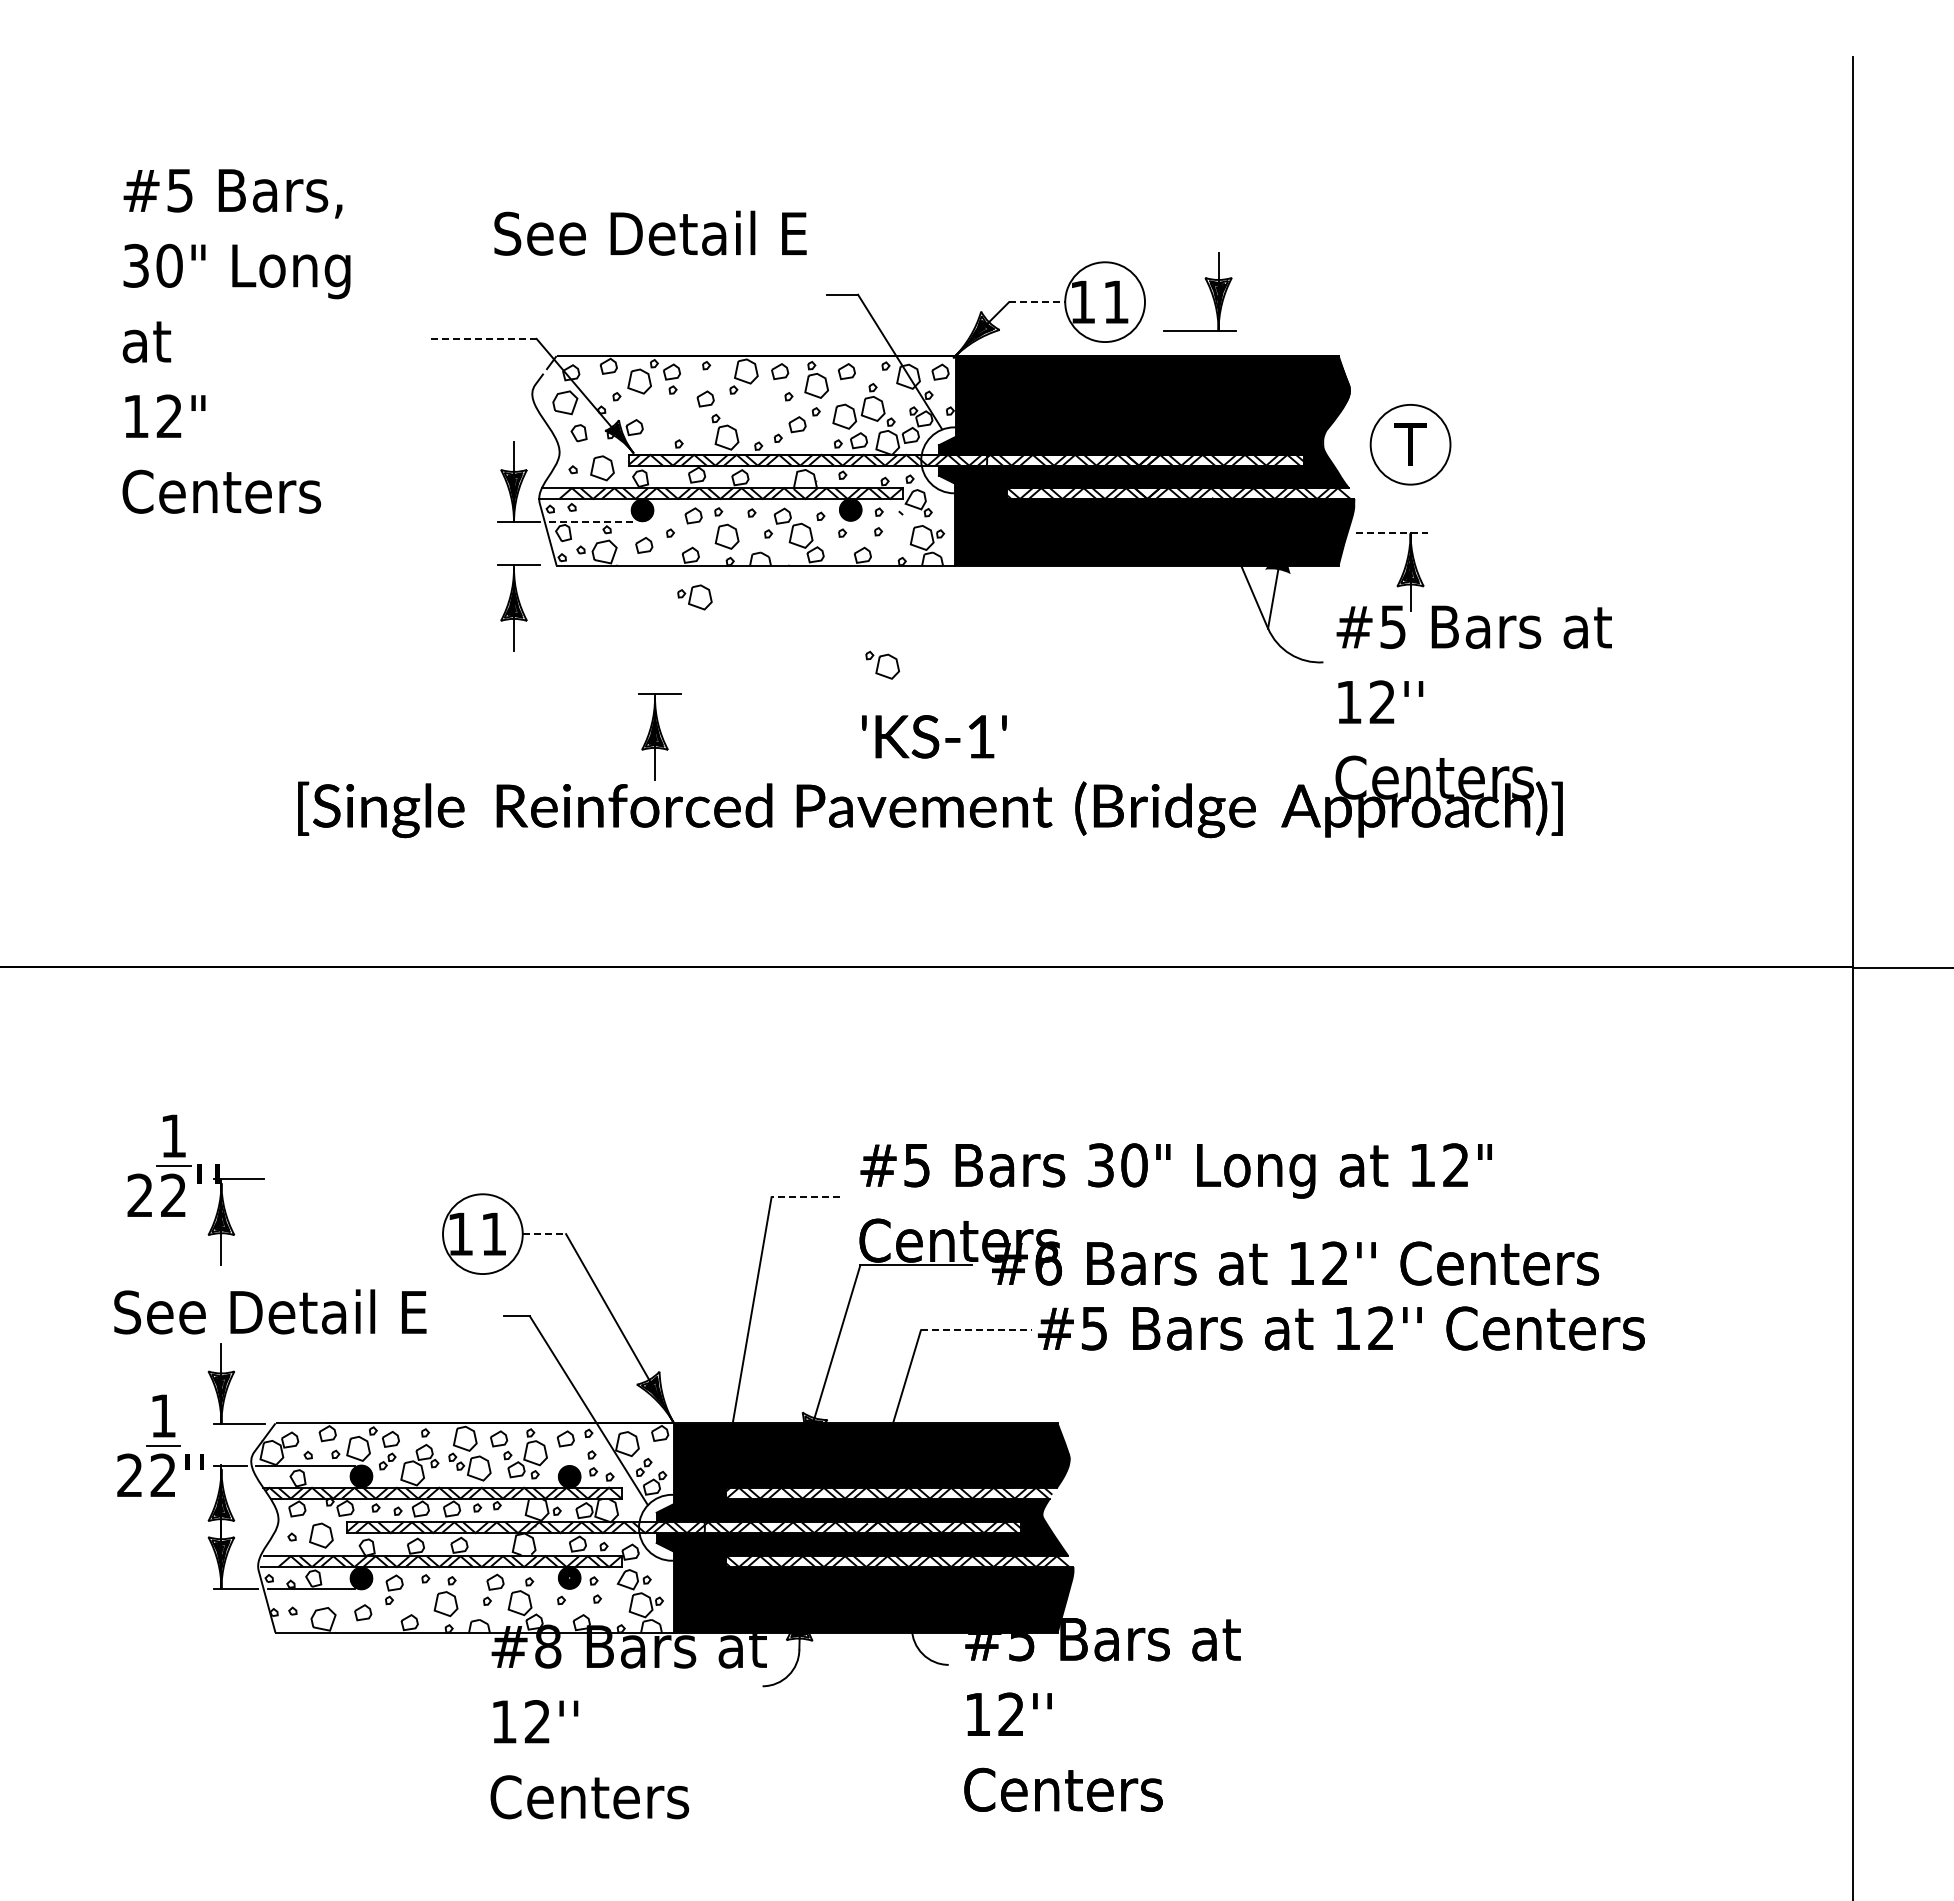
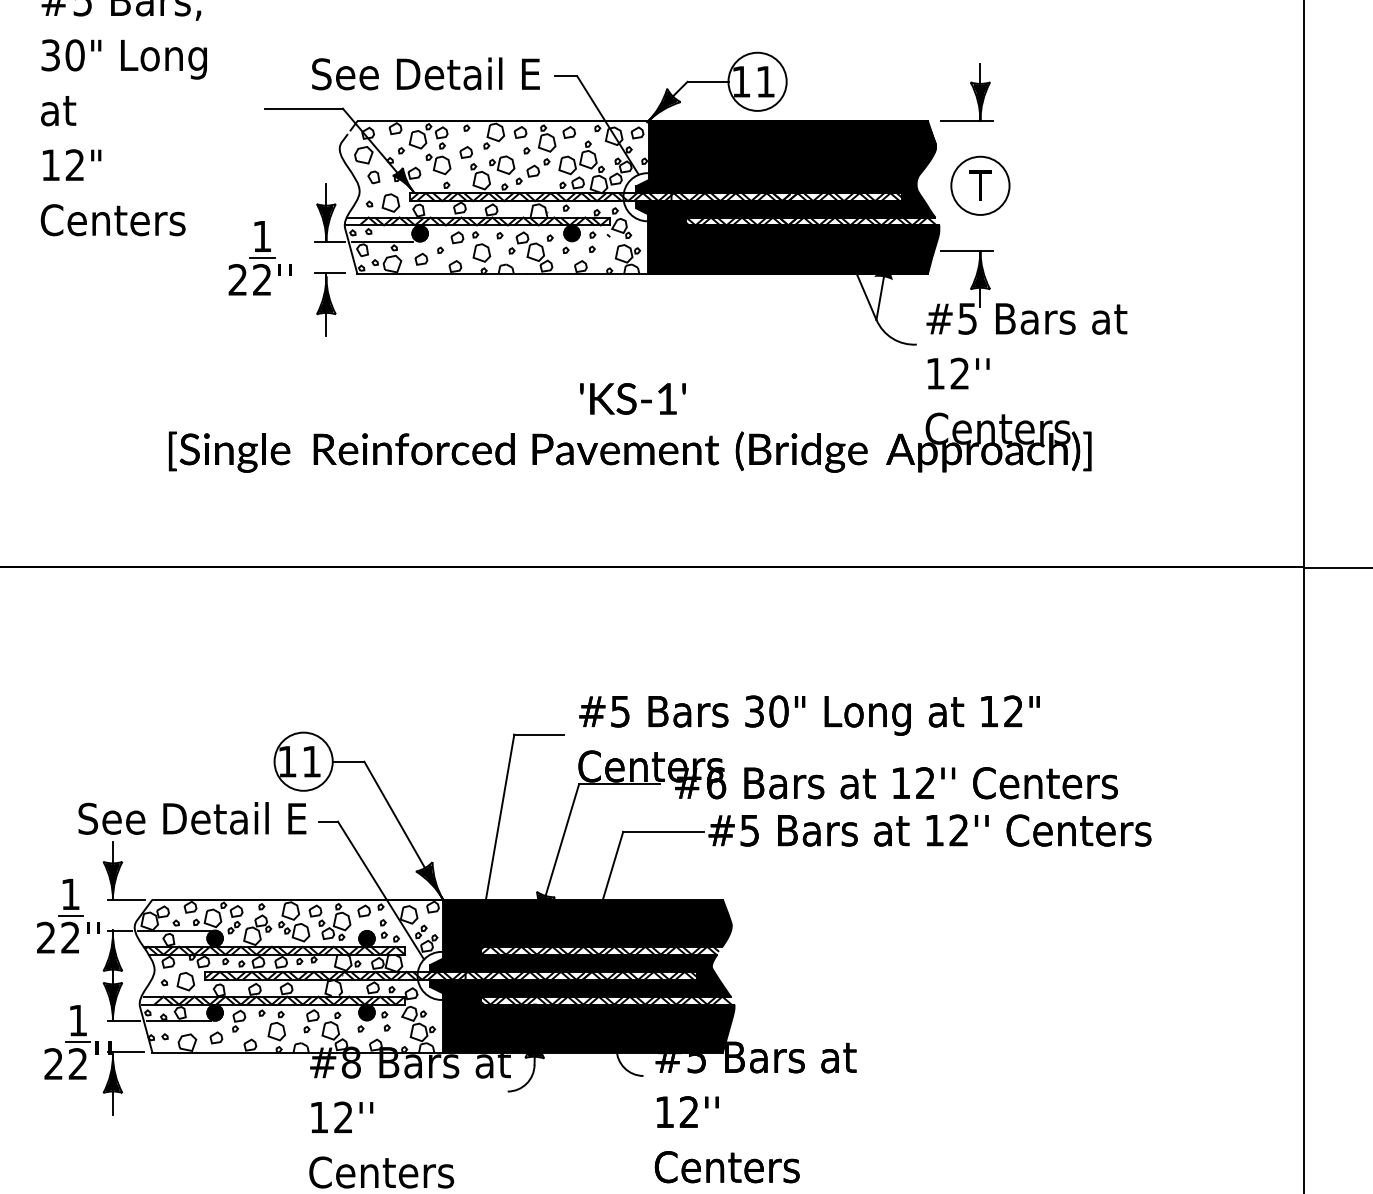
text: (650, 232) -> (425, 73), moved
part: (1208, 287) -> (973, 89), moved
line: (1037, 302) -> (708, 82), dashed -> solid
line: (483, 338) -> (304, 108), dashed -> solid
line: (590, 521) -> (382, 241), dashed -> solid
line: (1392, 533) -> (967, 250), dashed -> solid
part: (423, 543) -> (260, 257), added
part: (694, 597) -> (501, 165), moved
part: (882, 664) -> (438, 163), moved
part: (659, 736) -> (432, 398), removed
part: (197, 1183) -> (95, 1055), moved
line: (805, 1197) -> (539, 734), dashed -> solid
line: (544, 1234) -> (348, 761), dashed -> solid
text: (270, 1311) -> (192, 818), moved
line: (976, 1330) -> (663, 832), dashed -> solid

